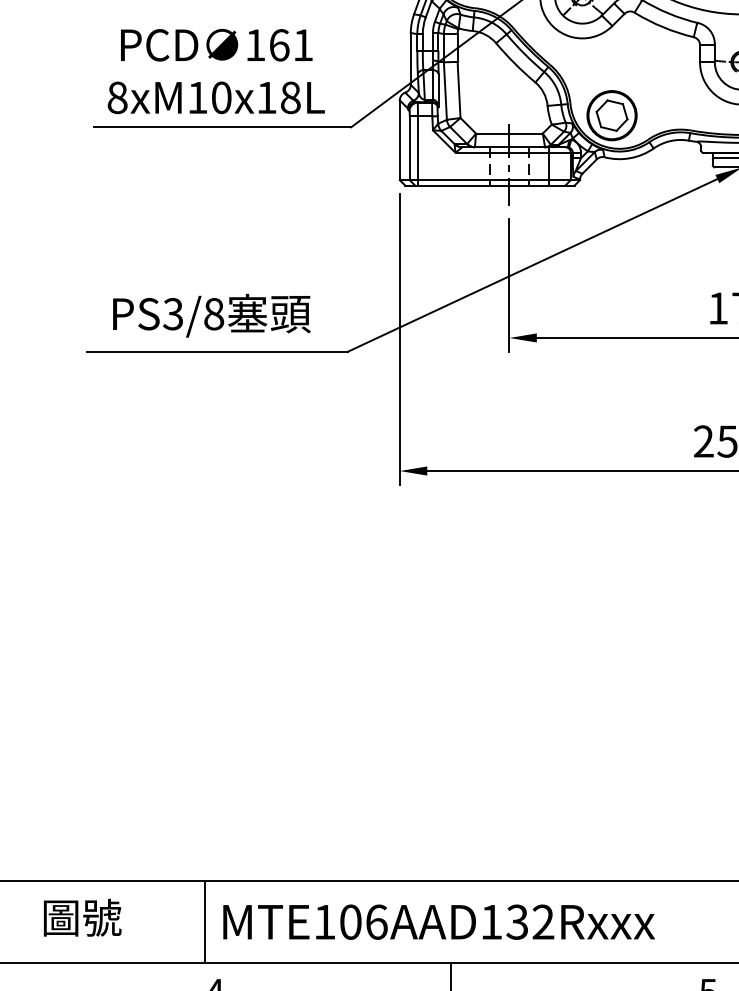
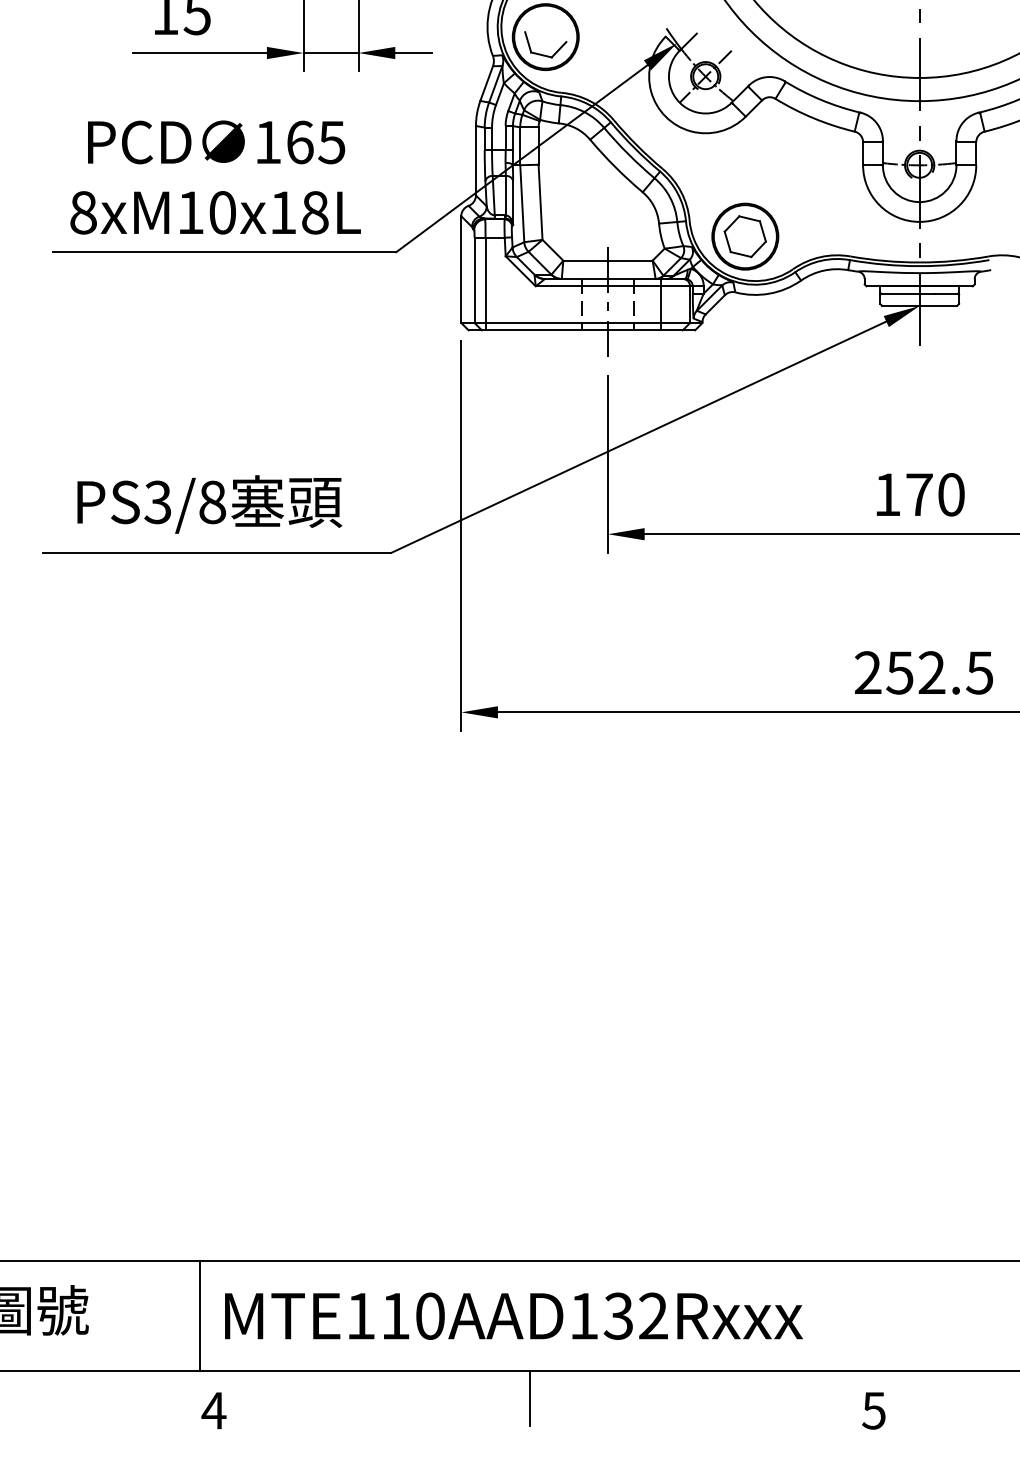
text: (302, 45) -> (331, 142), 161 -> 165
text: (364, 921) -> (413, 1315), MTE106AAD132Rxxx -> MTE110AAD132Rxxx

